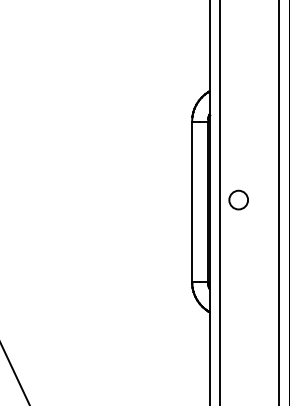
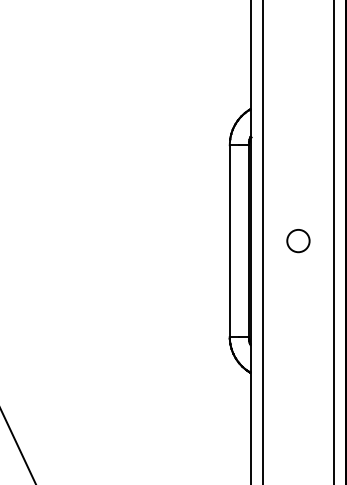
circle: (238, 200) -> (298, 241), moved

